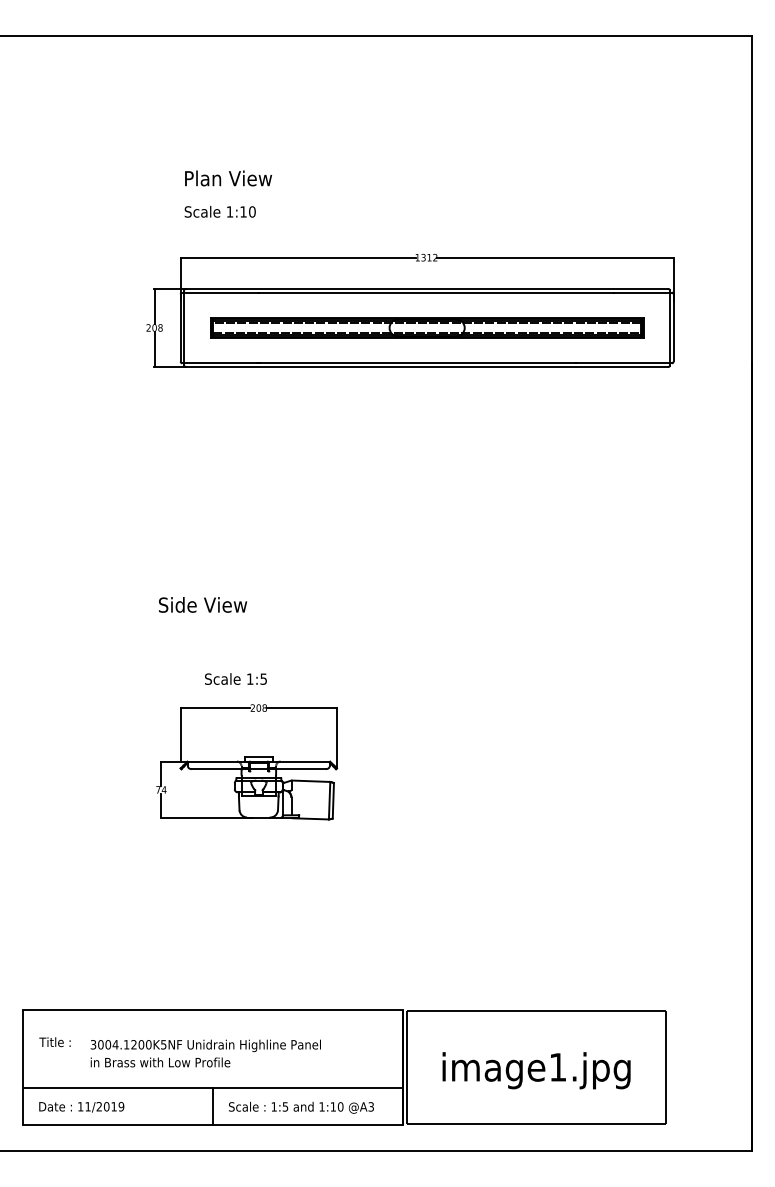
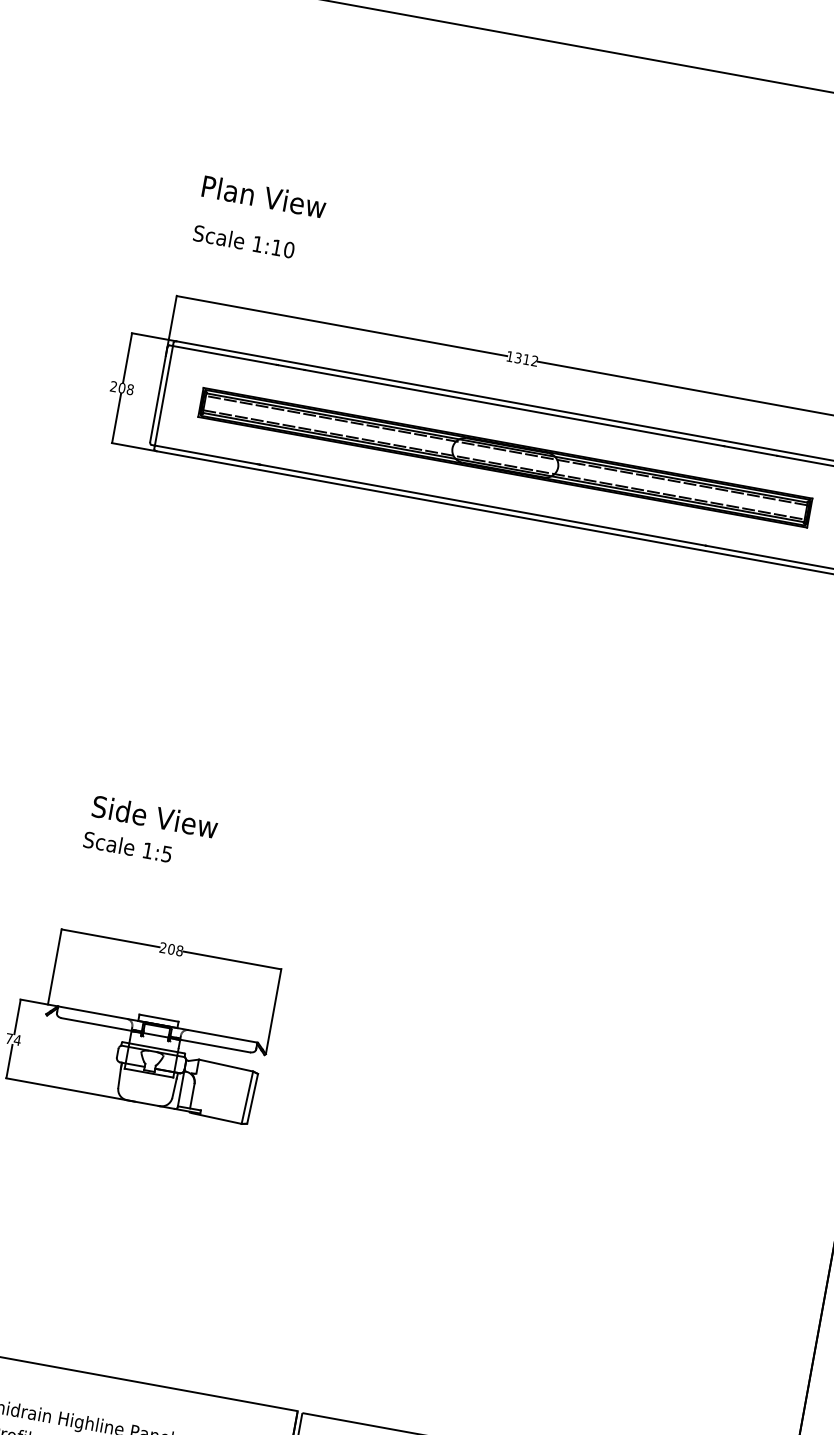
text: (203, 604) -> (155, 816), moved
text: (235, 678) -> (127, 846), moved

